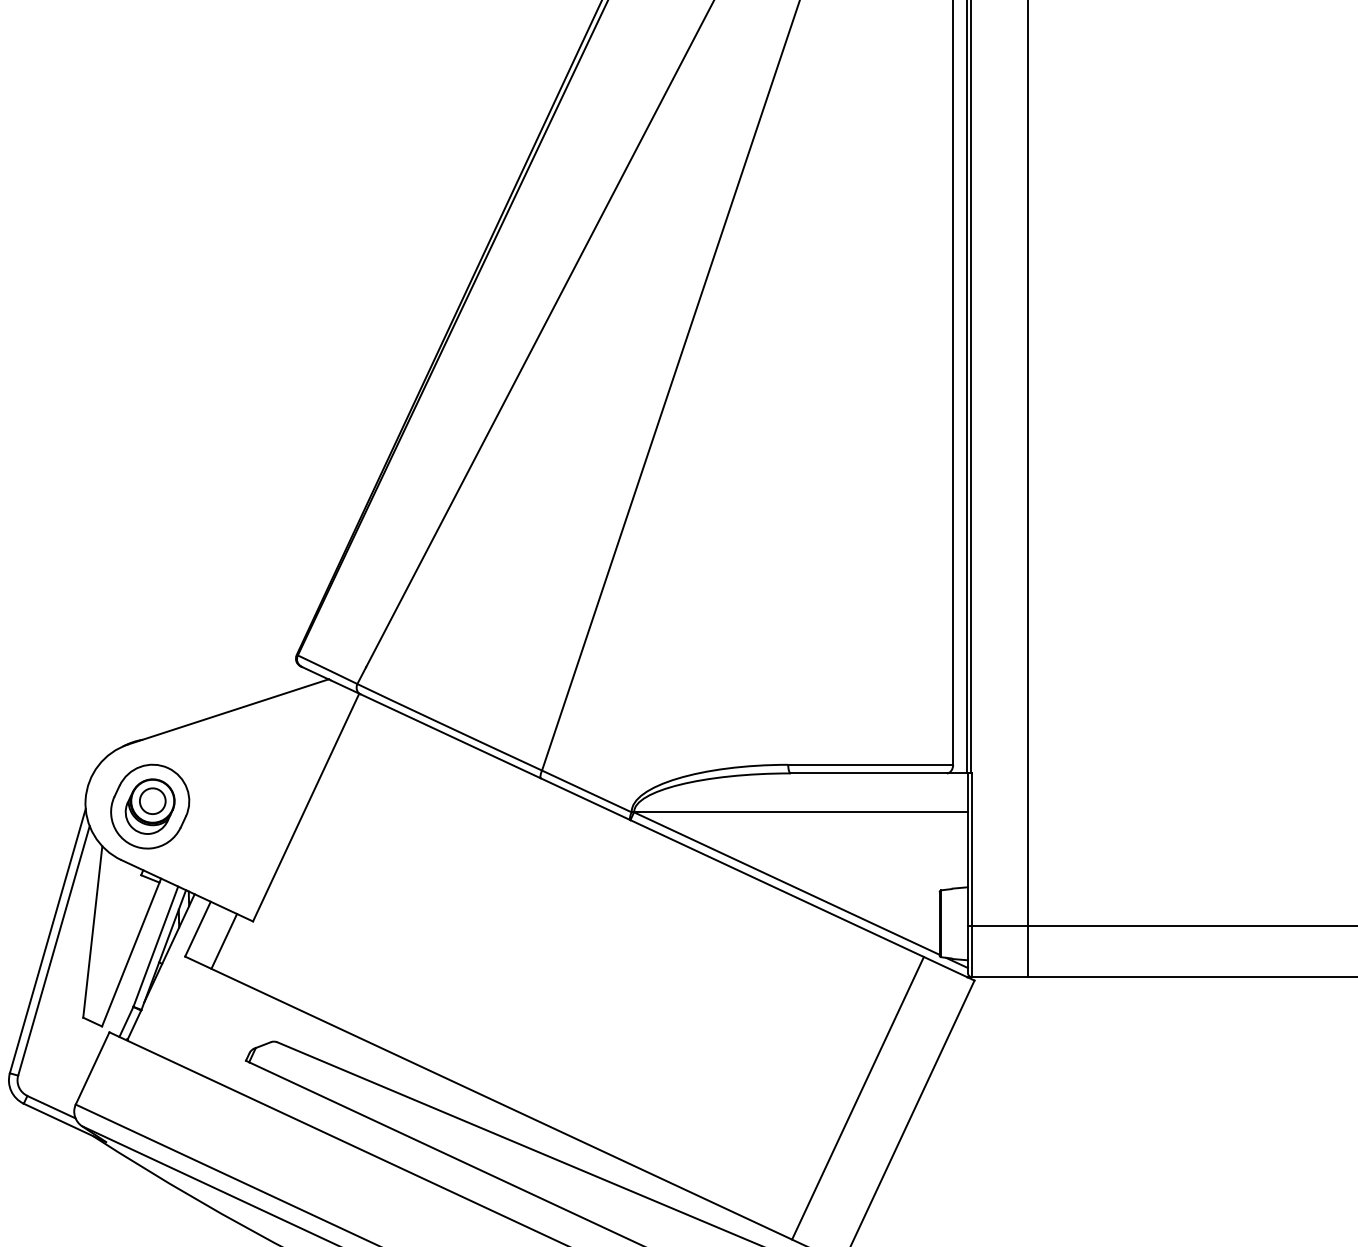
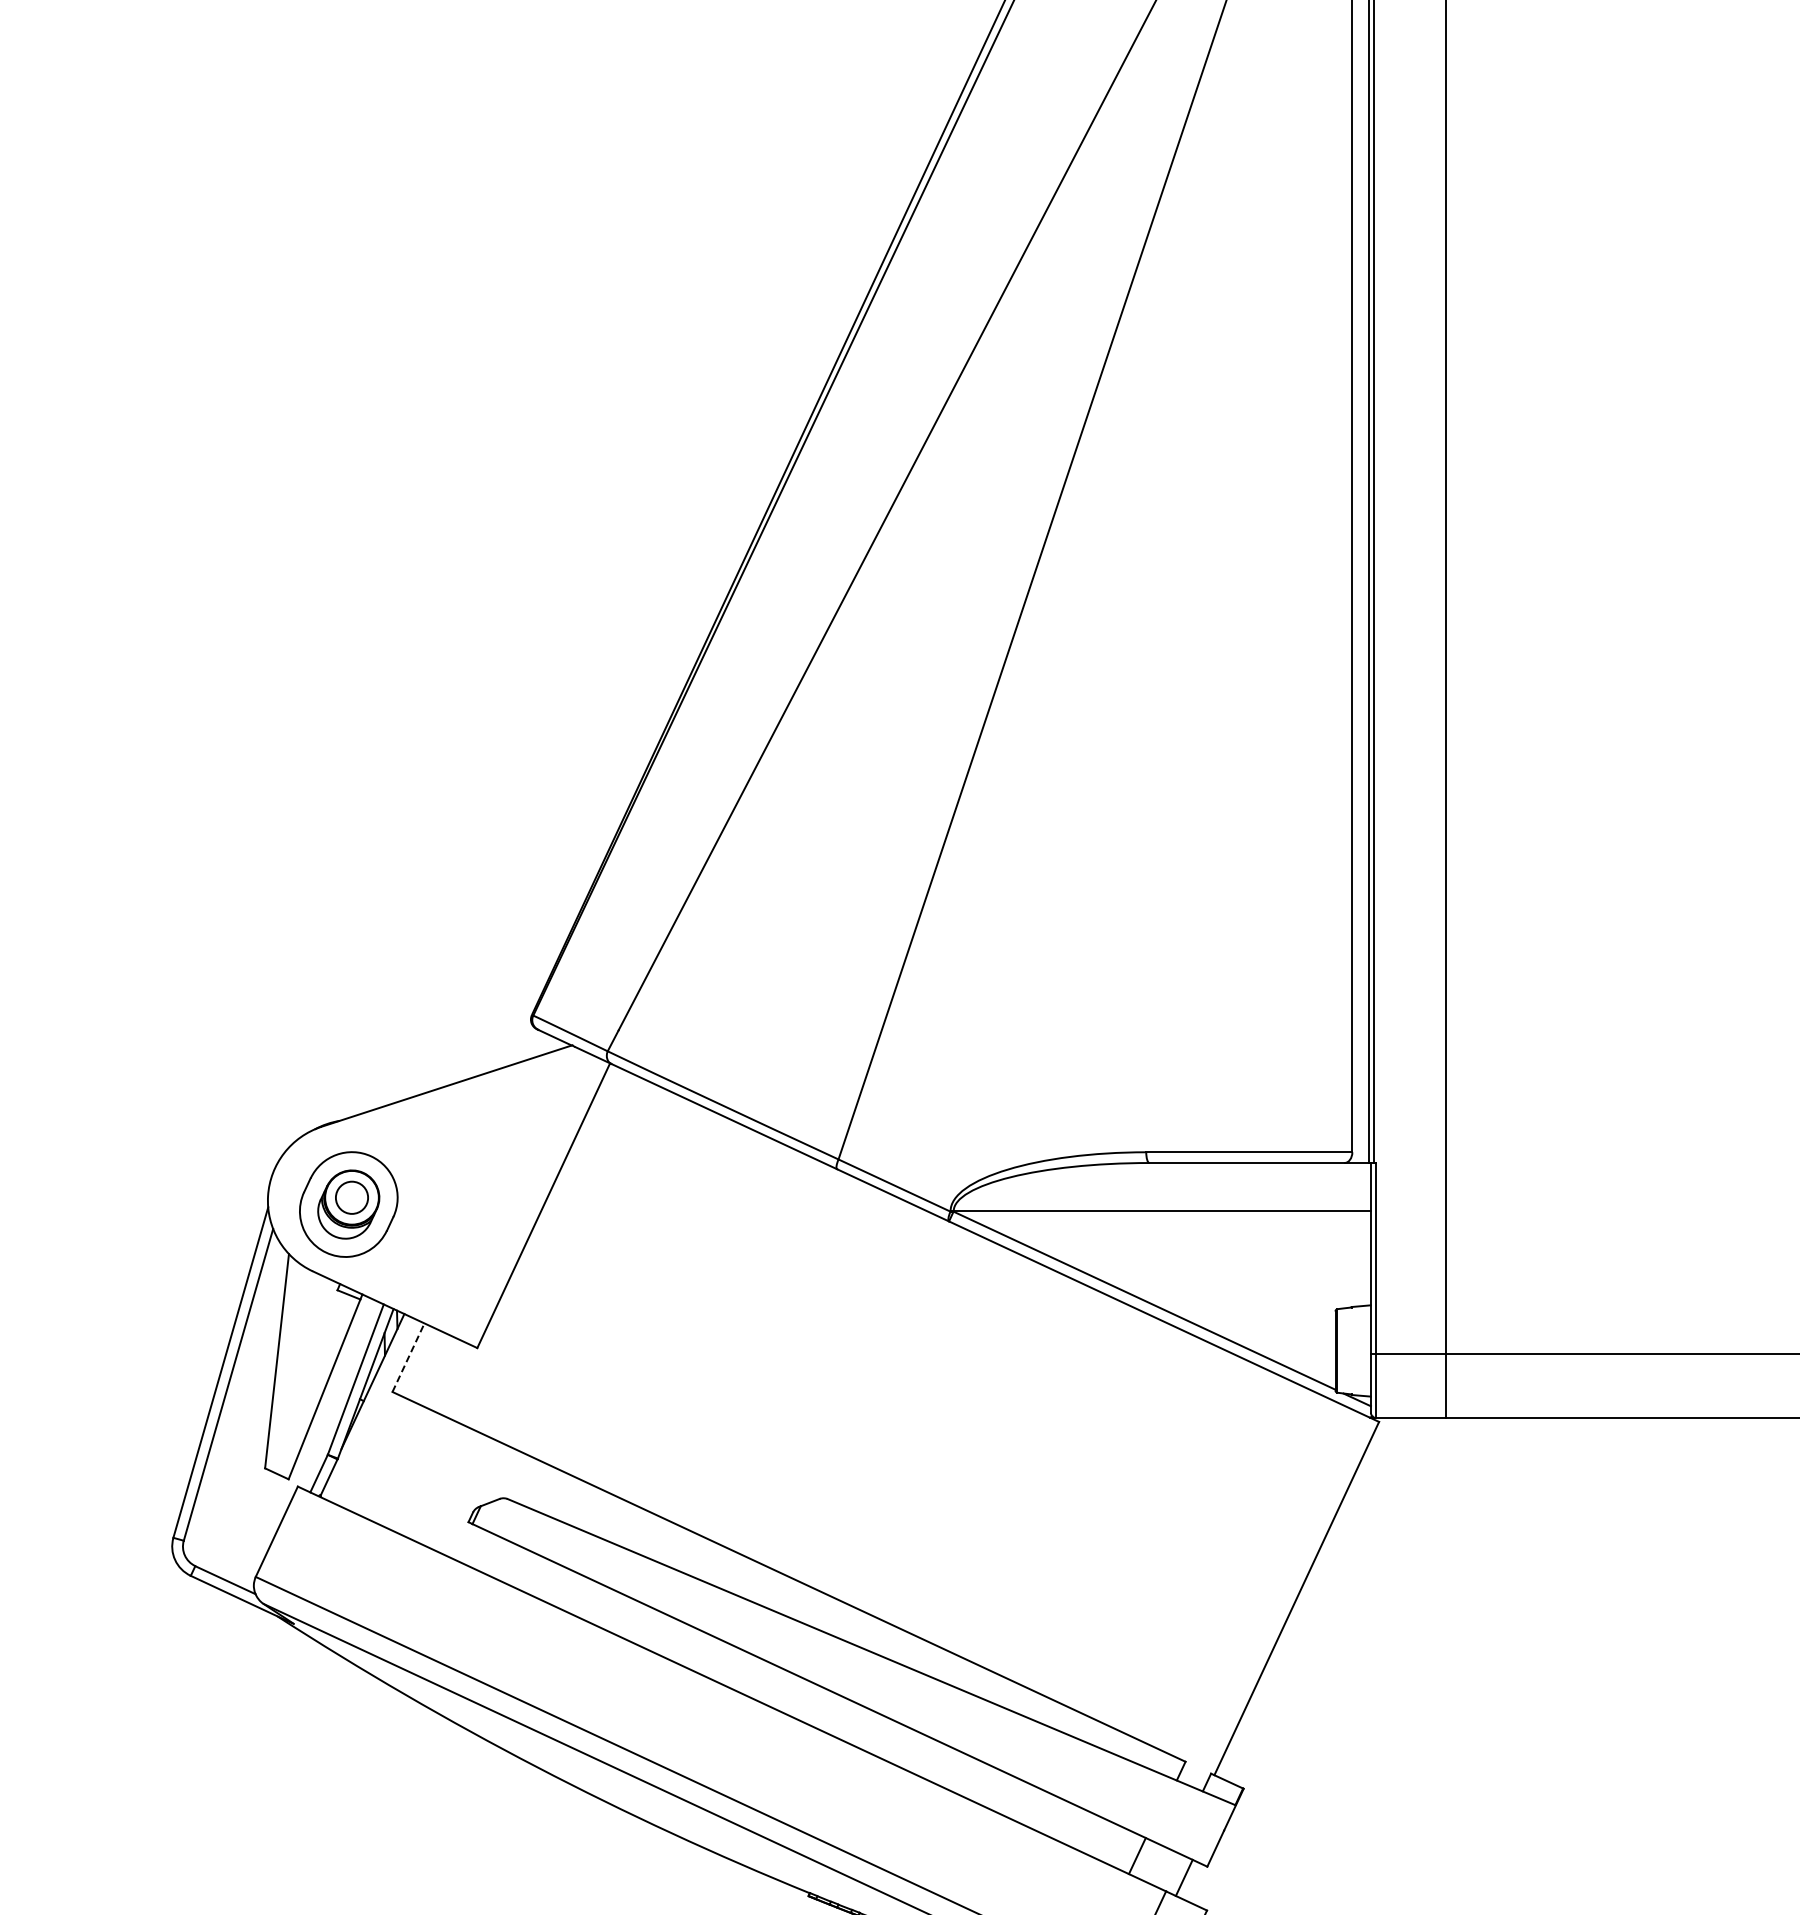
line: (197, 929) -> (408, 1357), solid -> dashed
line: (224, 941) -> (441, 1372), removed
line: (858, 1097) -> (1233, 1568), removed

